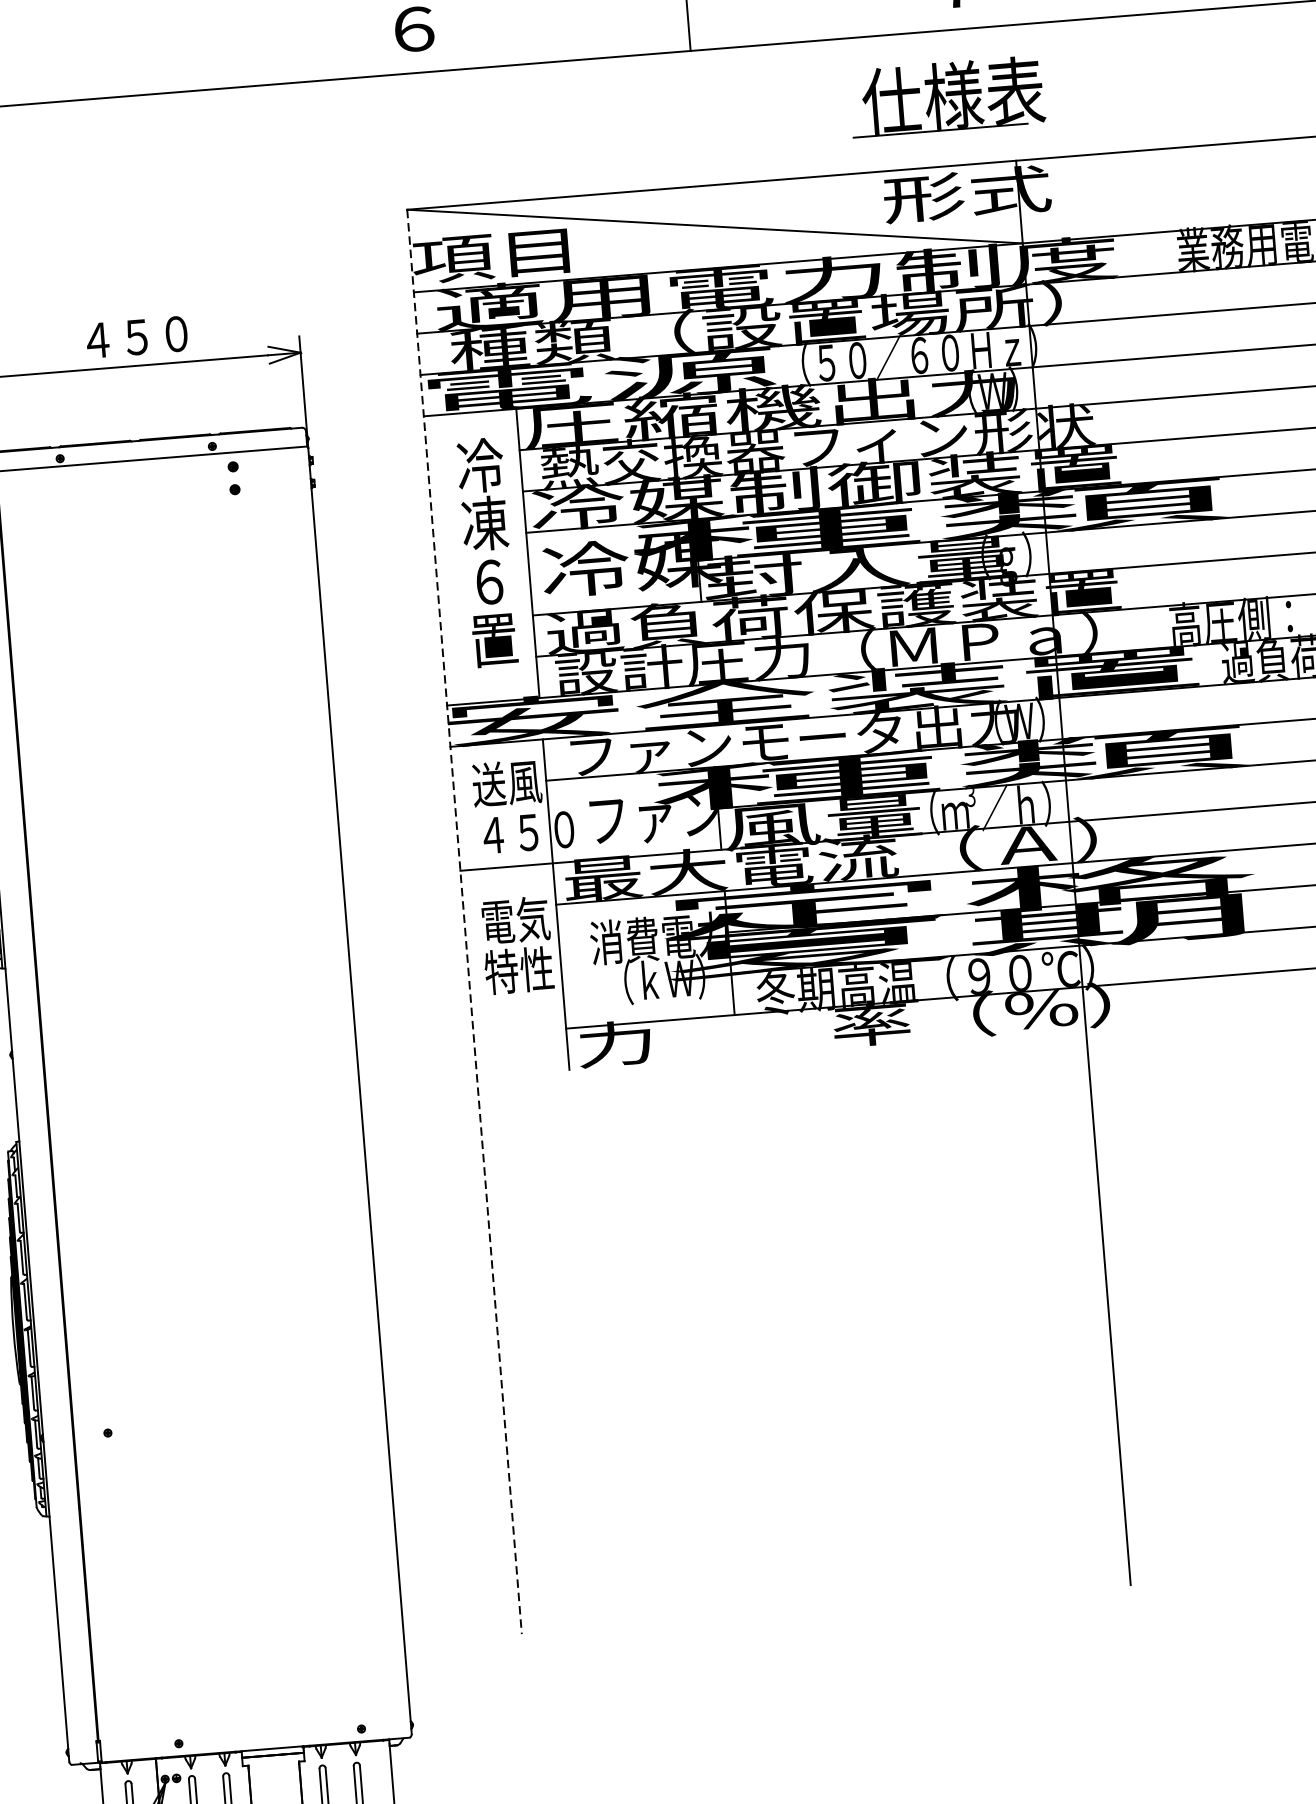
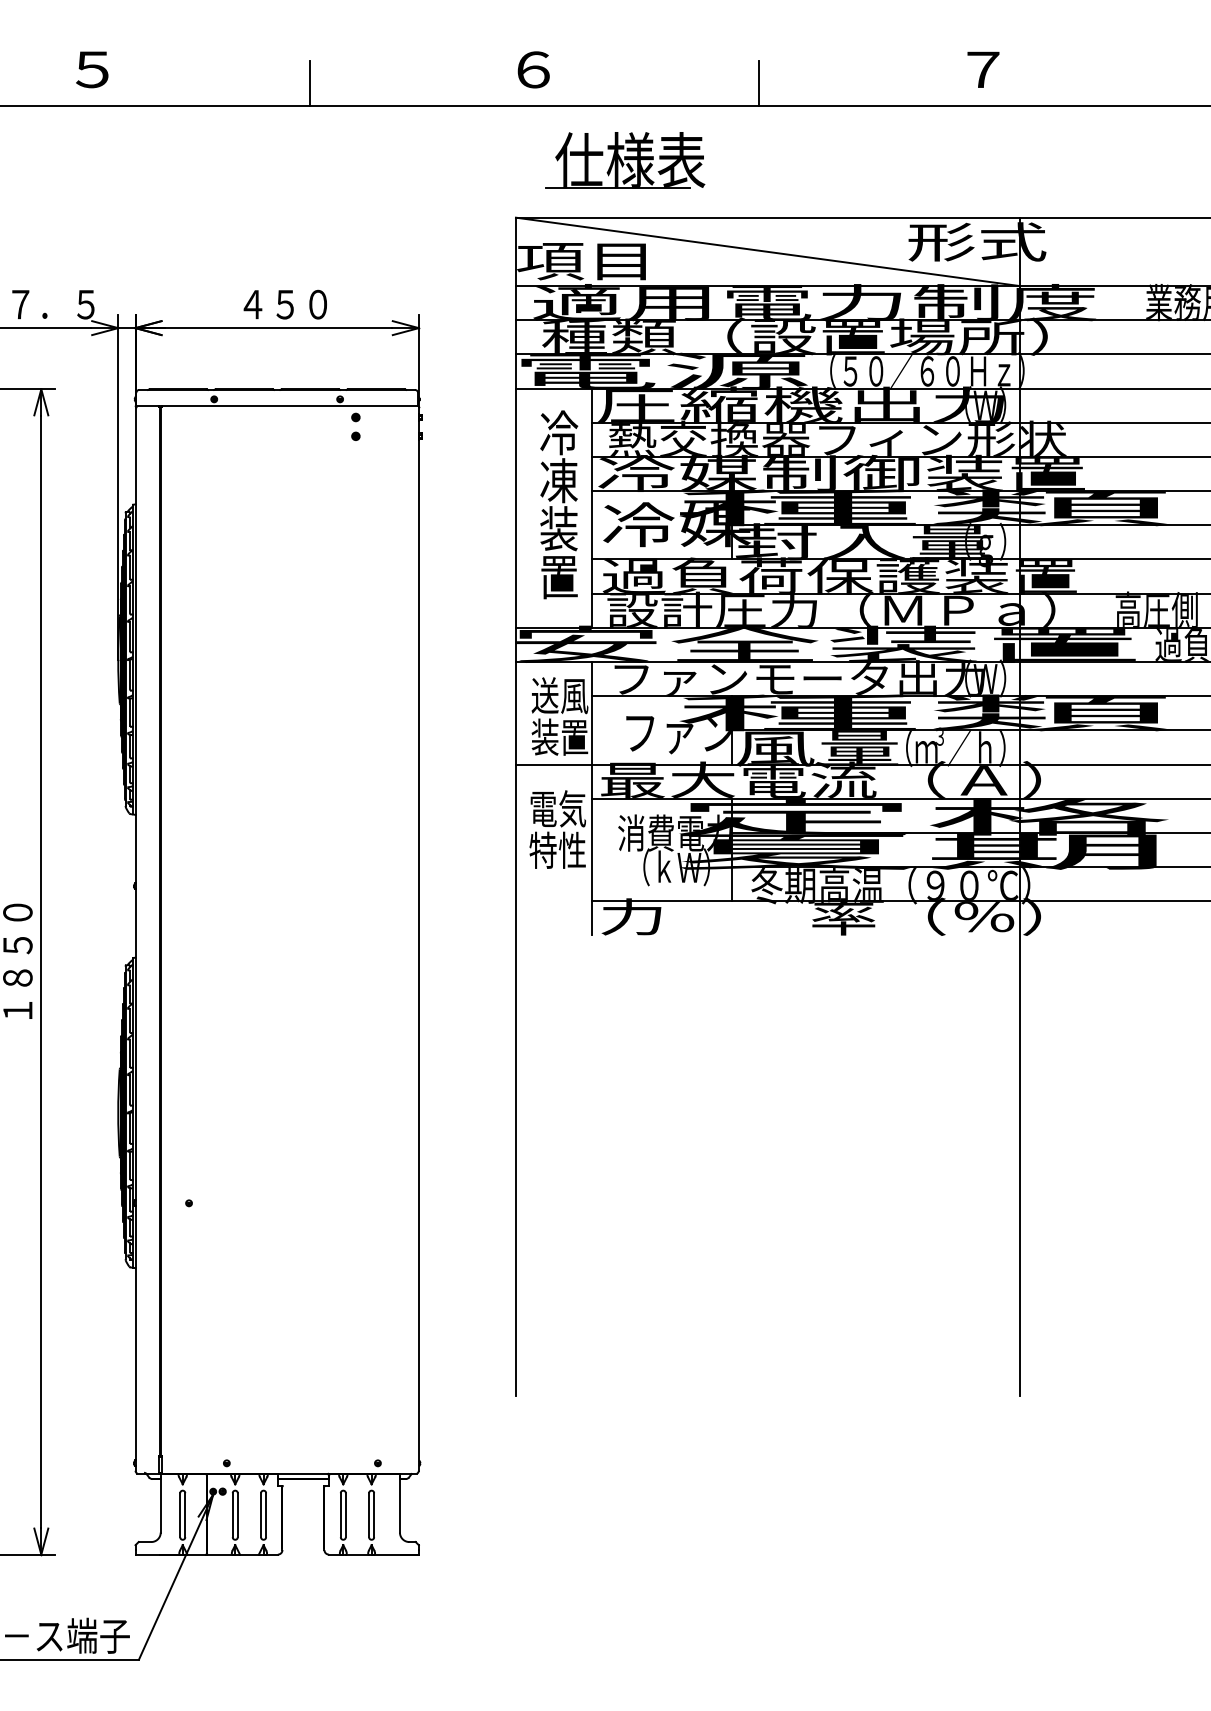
line: (144, 66) -> (309, 82), added
part: (947, 96) -> (625, 160), moved
text: (488, 581) -> (558, 528), ６ -> 装
text: (524, 831) -> (571, 736), ４５０ -> 装置
line: (464, 922) -> (515, 807), dashed -> solid

